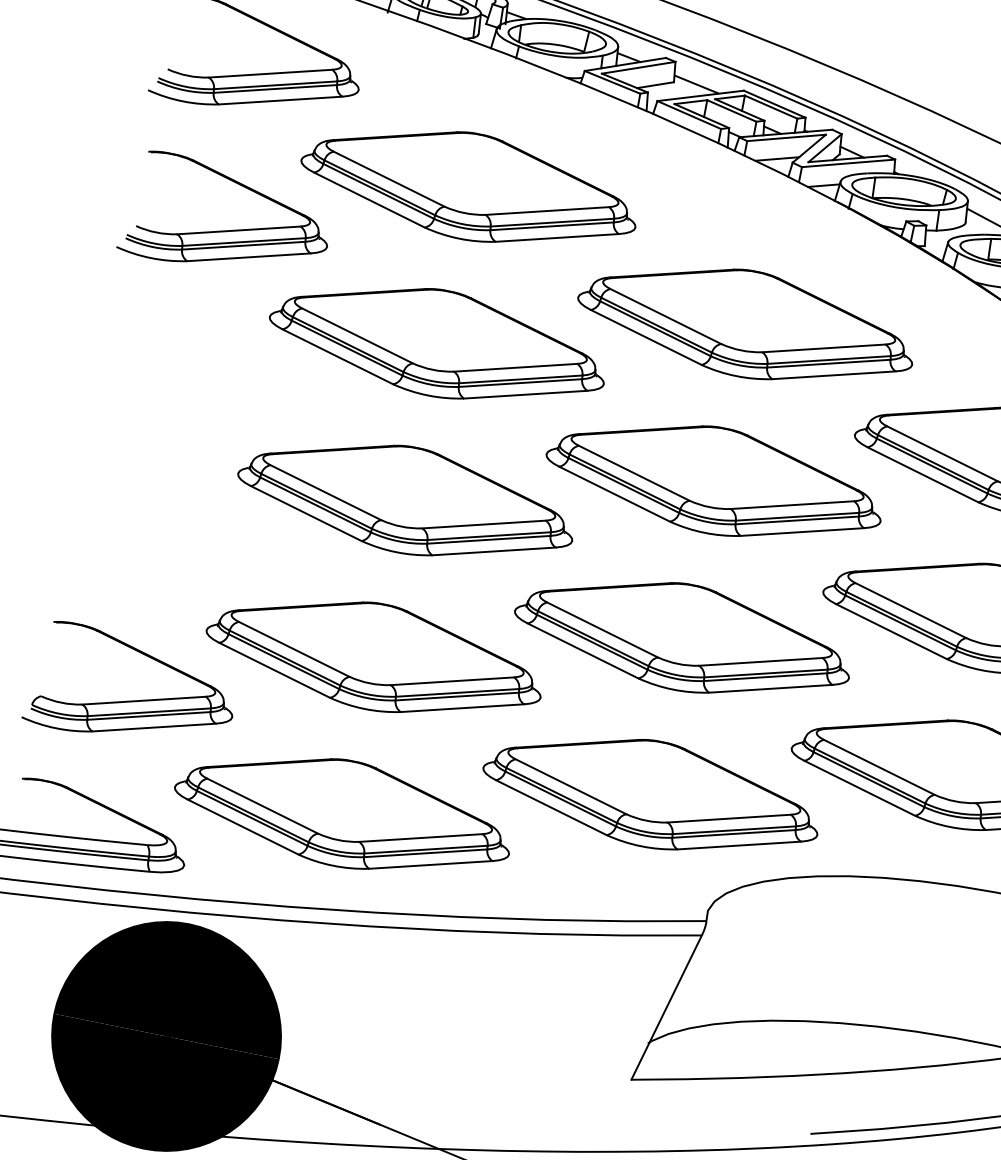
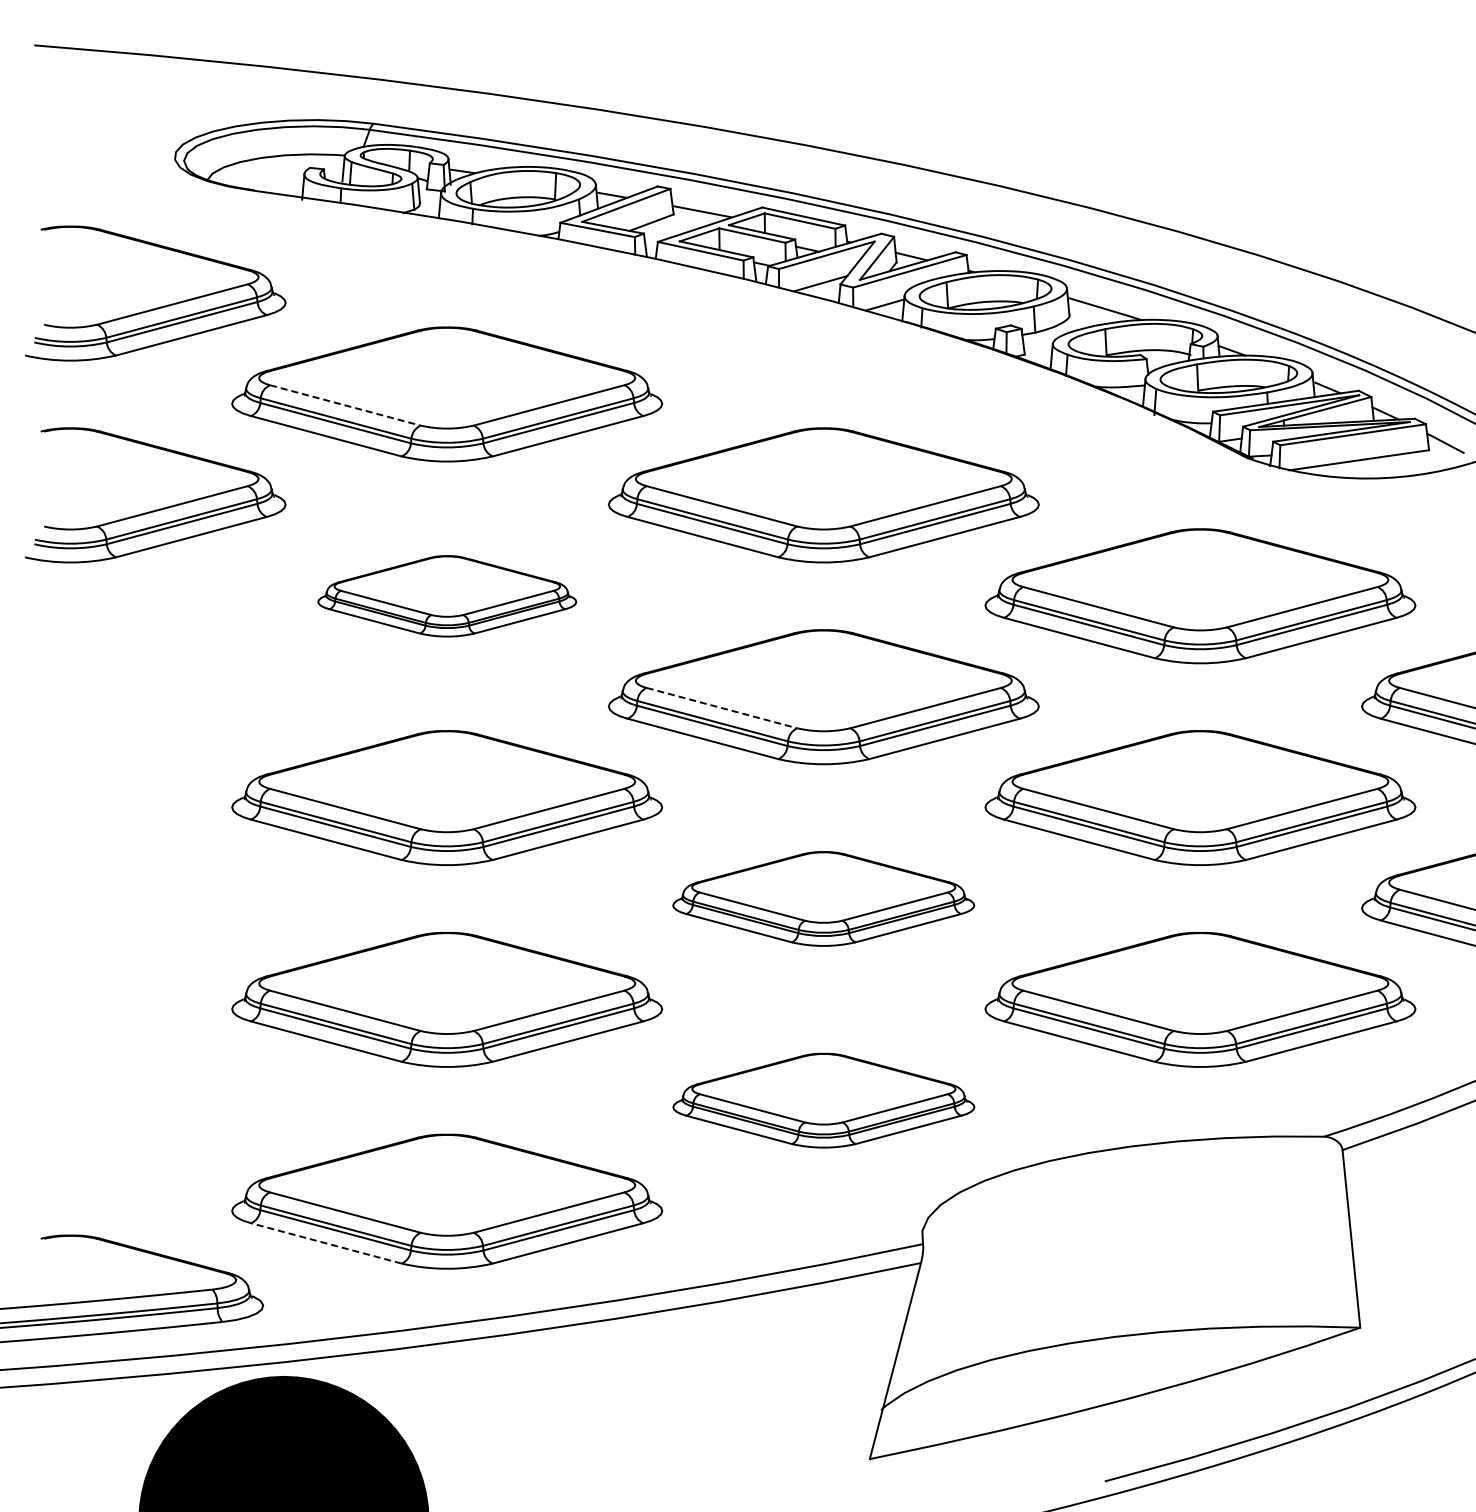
line: (389, 179) -> (345, 405), solid -> dashed
part: (438, 343) -> (447, 596), size x0.6
line: (634, 473) -> (722, 708), solid -> dashed
part: (683, 637) -> (823, 898), size x0.7
part: (132, 700) -> (157, 1114), removed
part: (651, 793) -> (823, 1100), size x0.7
line: (243, 827) -> (326, 1243), solid -> dashed

